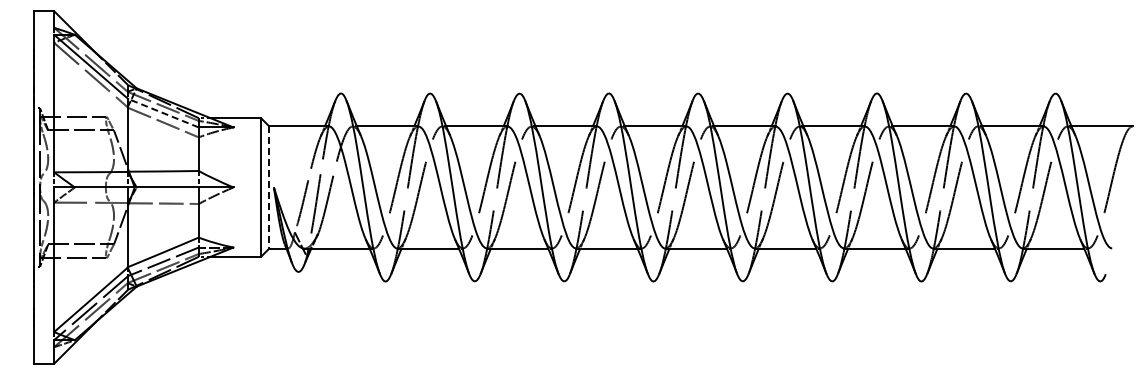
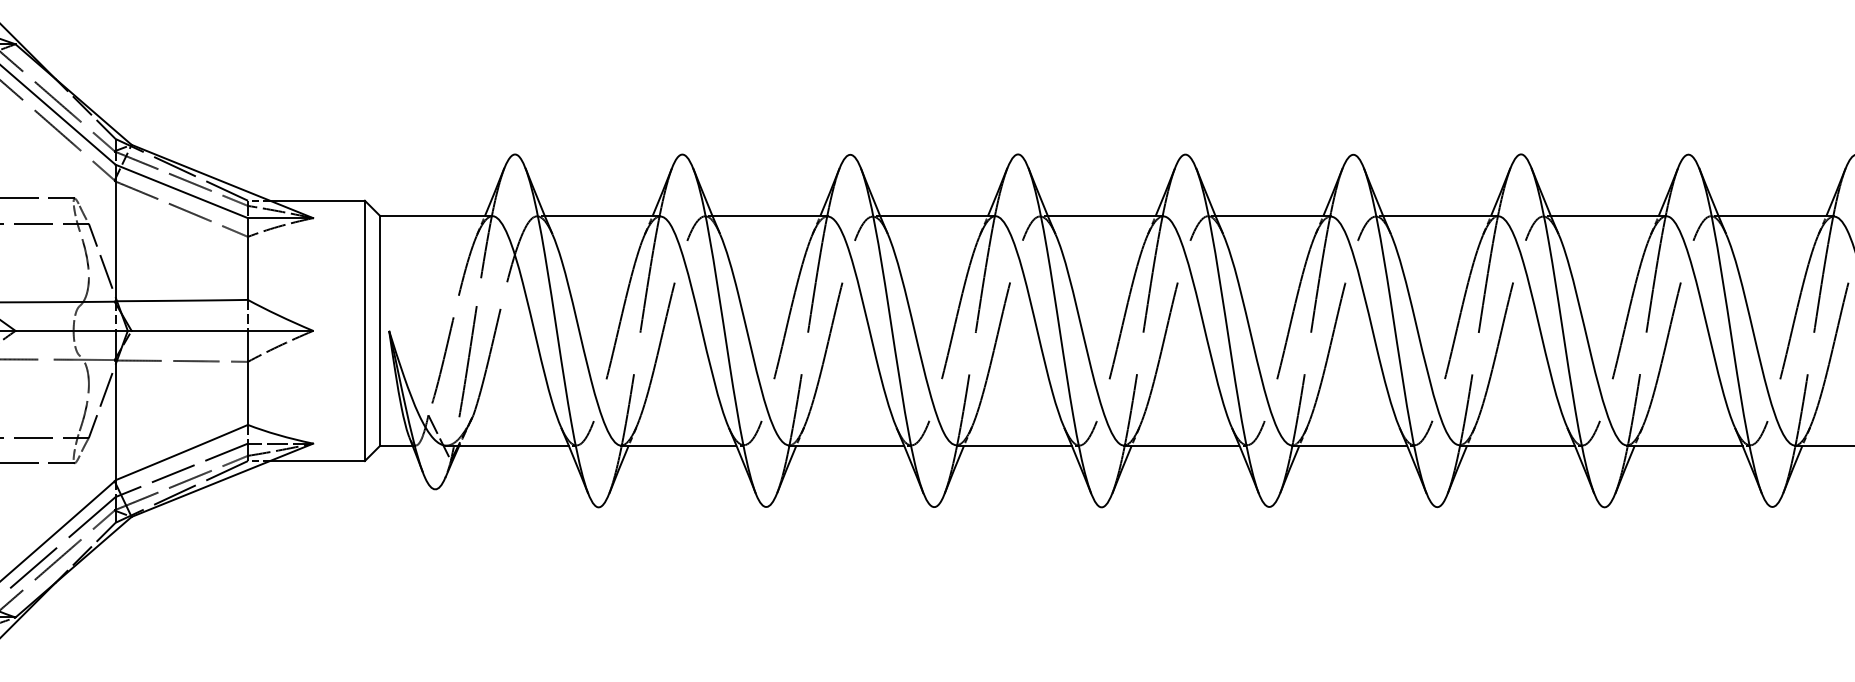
line: (163, 113) -> (181, 191), dashed -> solid
line: (269, 187) -> (380, 330), dashed -> solid

